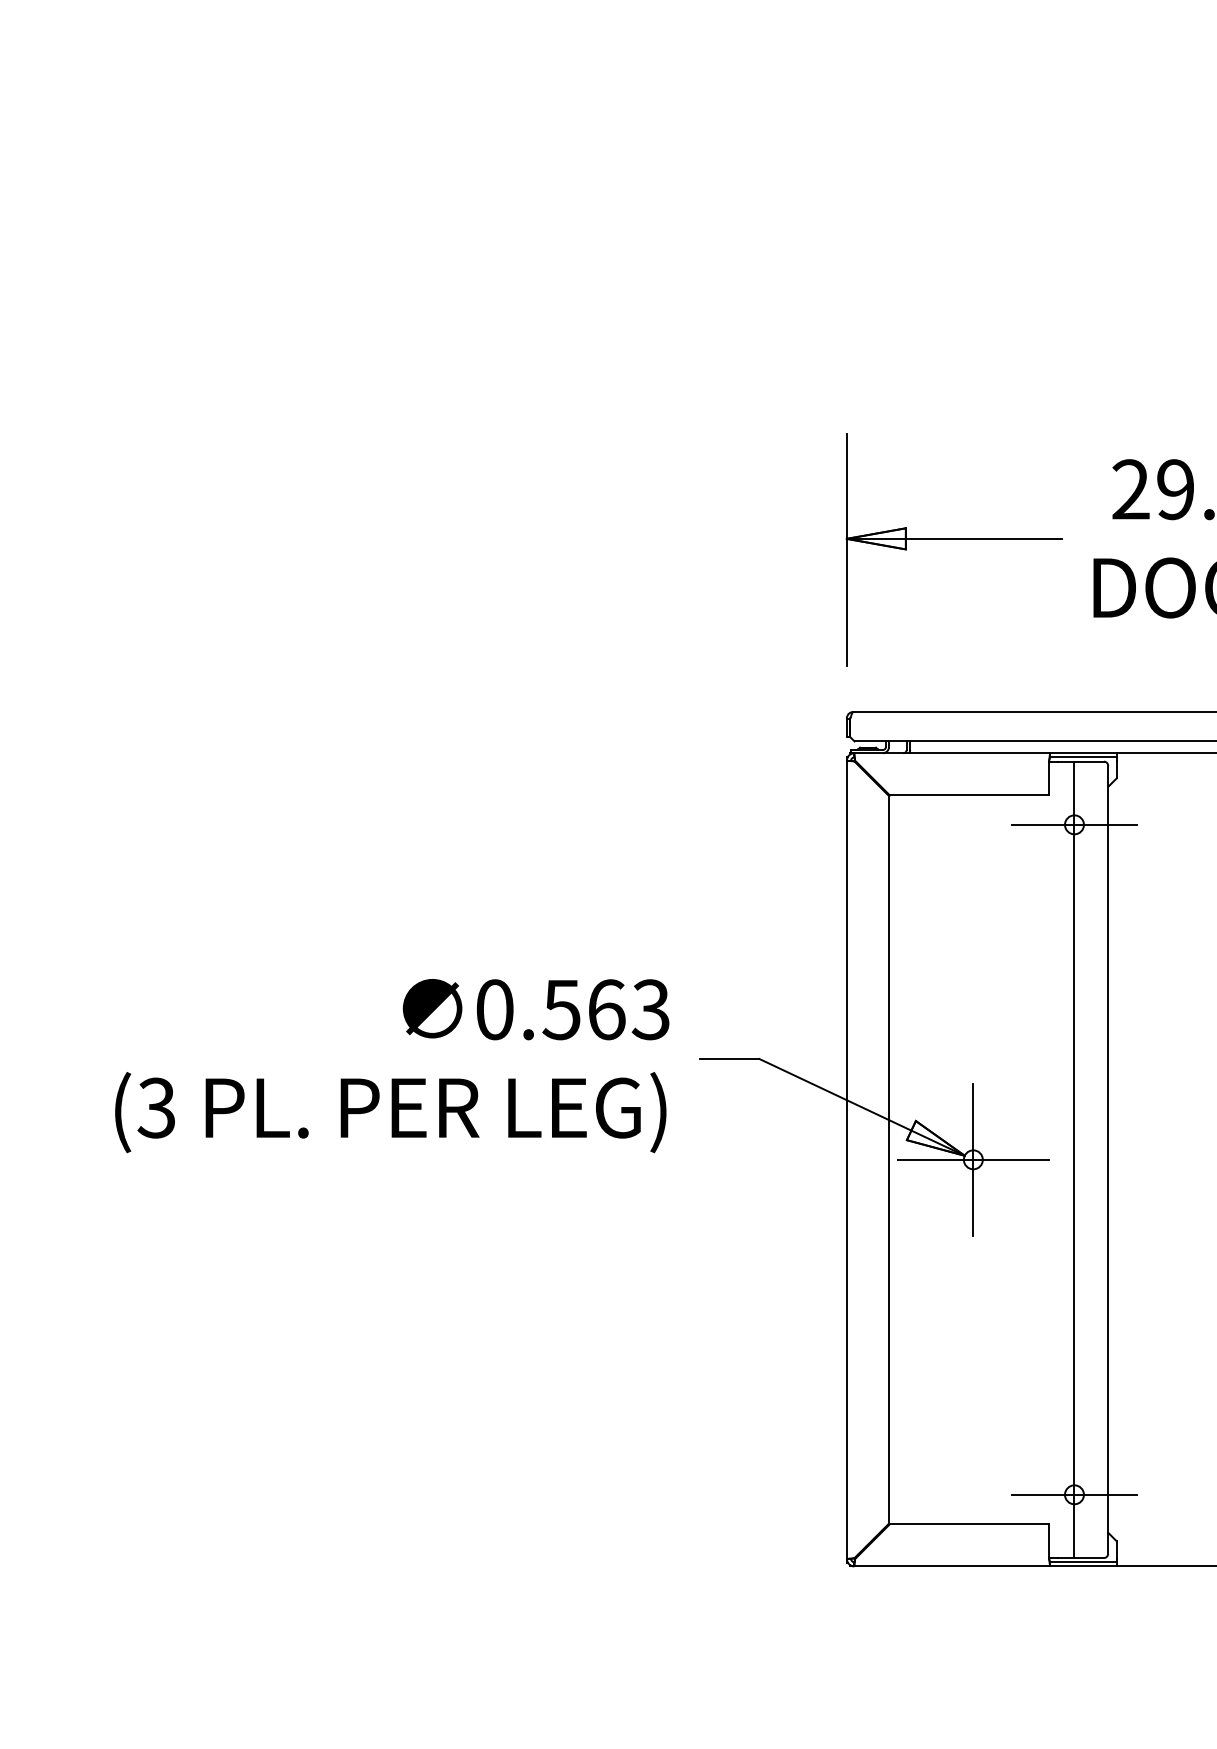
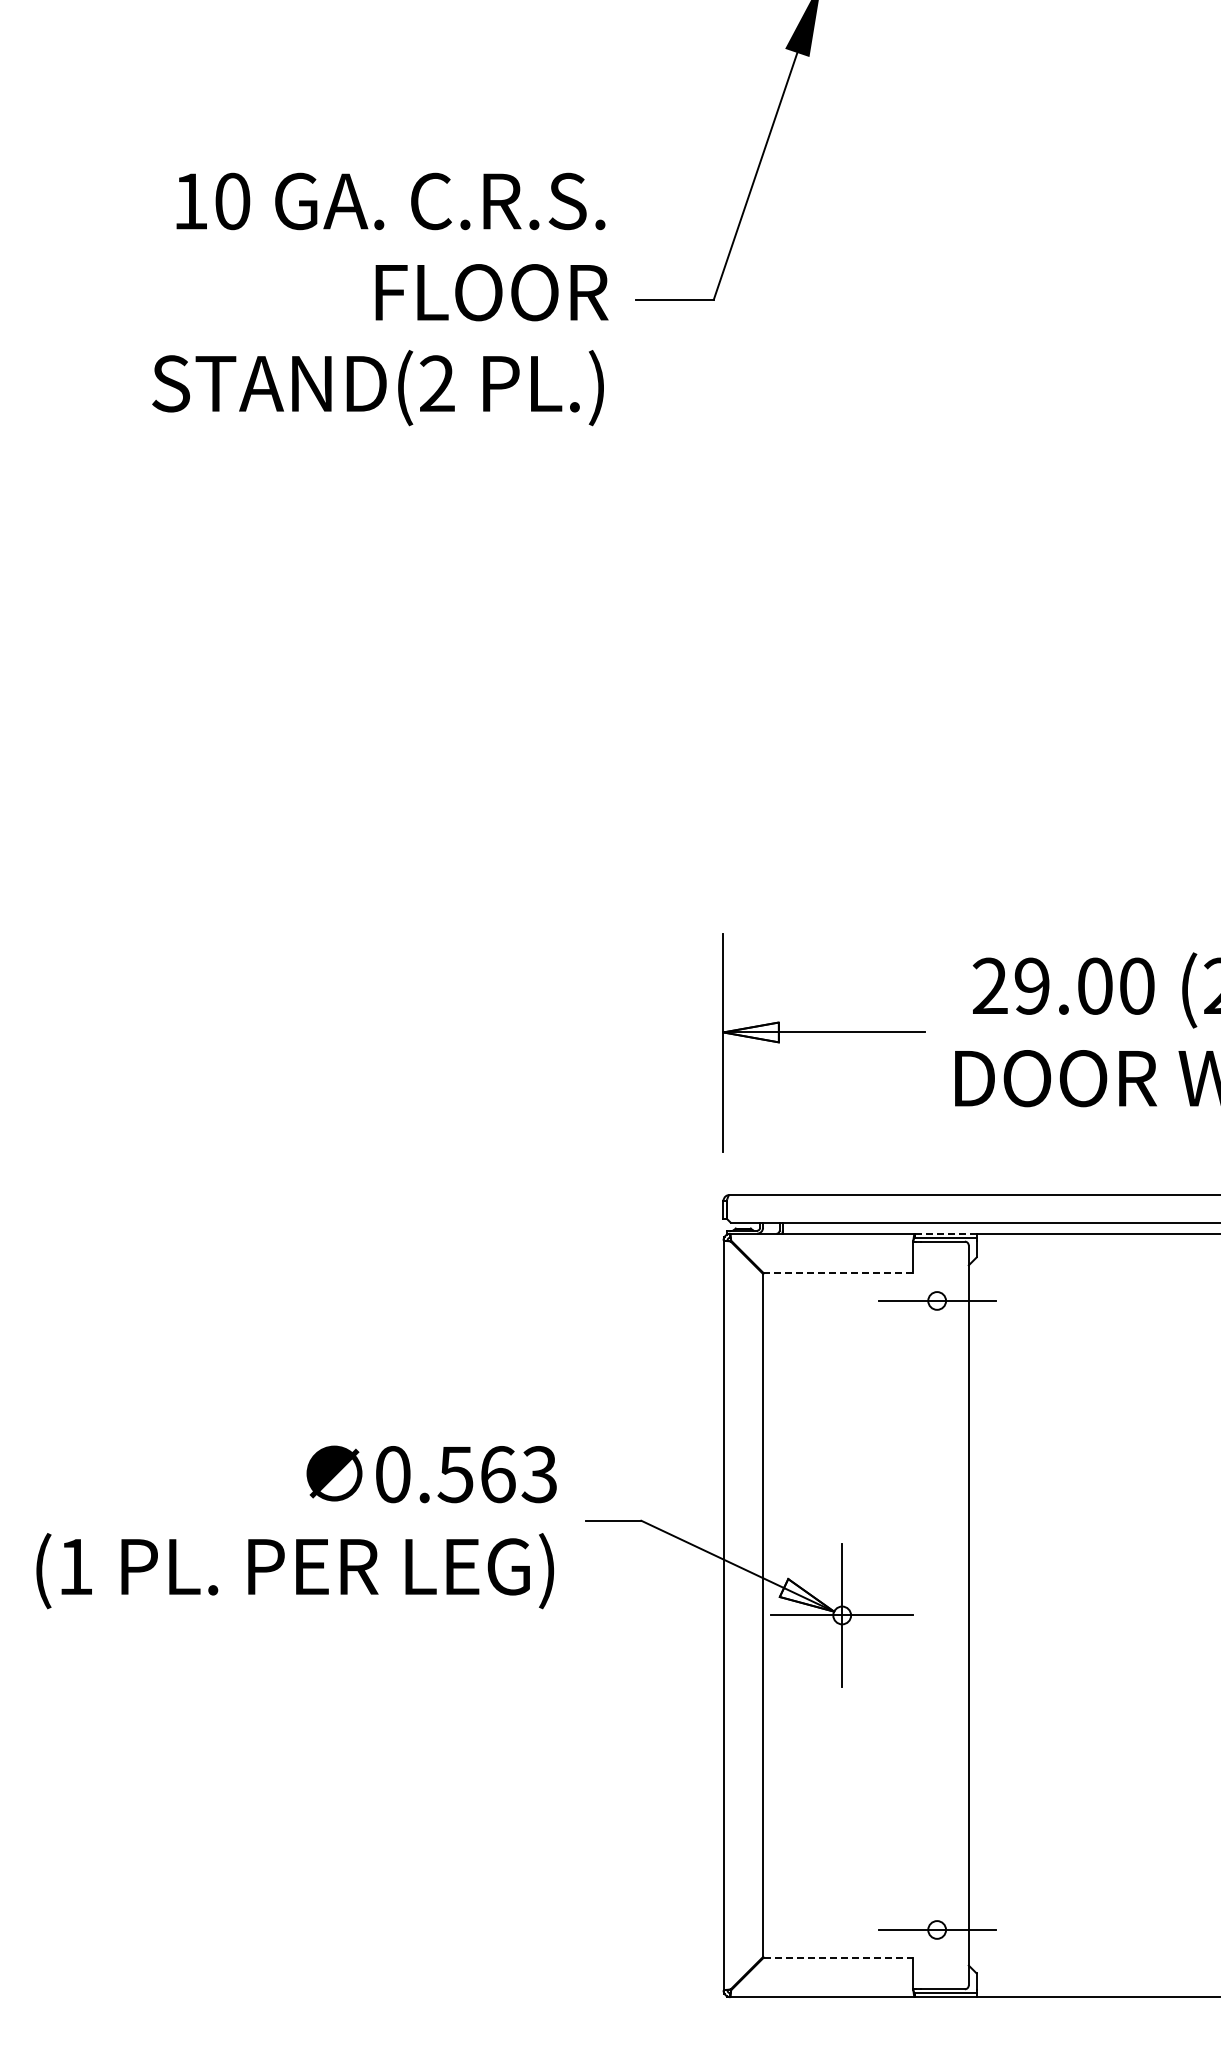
line: (1084, 753) -> (946, 1233), solid -> dashed
line: (969, 795) -> (838, 1273), solid -> dashed
text: (155, 1107) -> (74, 1566), (3 -> (1
line: (1074, 1159) -> (937, 1615), removed
line: (969, 1524) -> (838, 1957), solid -> dashed

